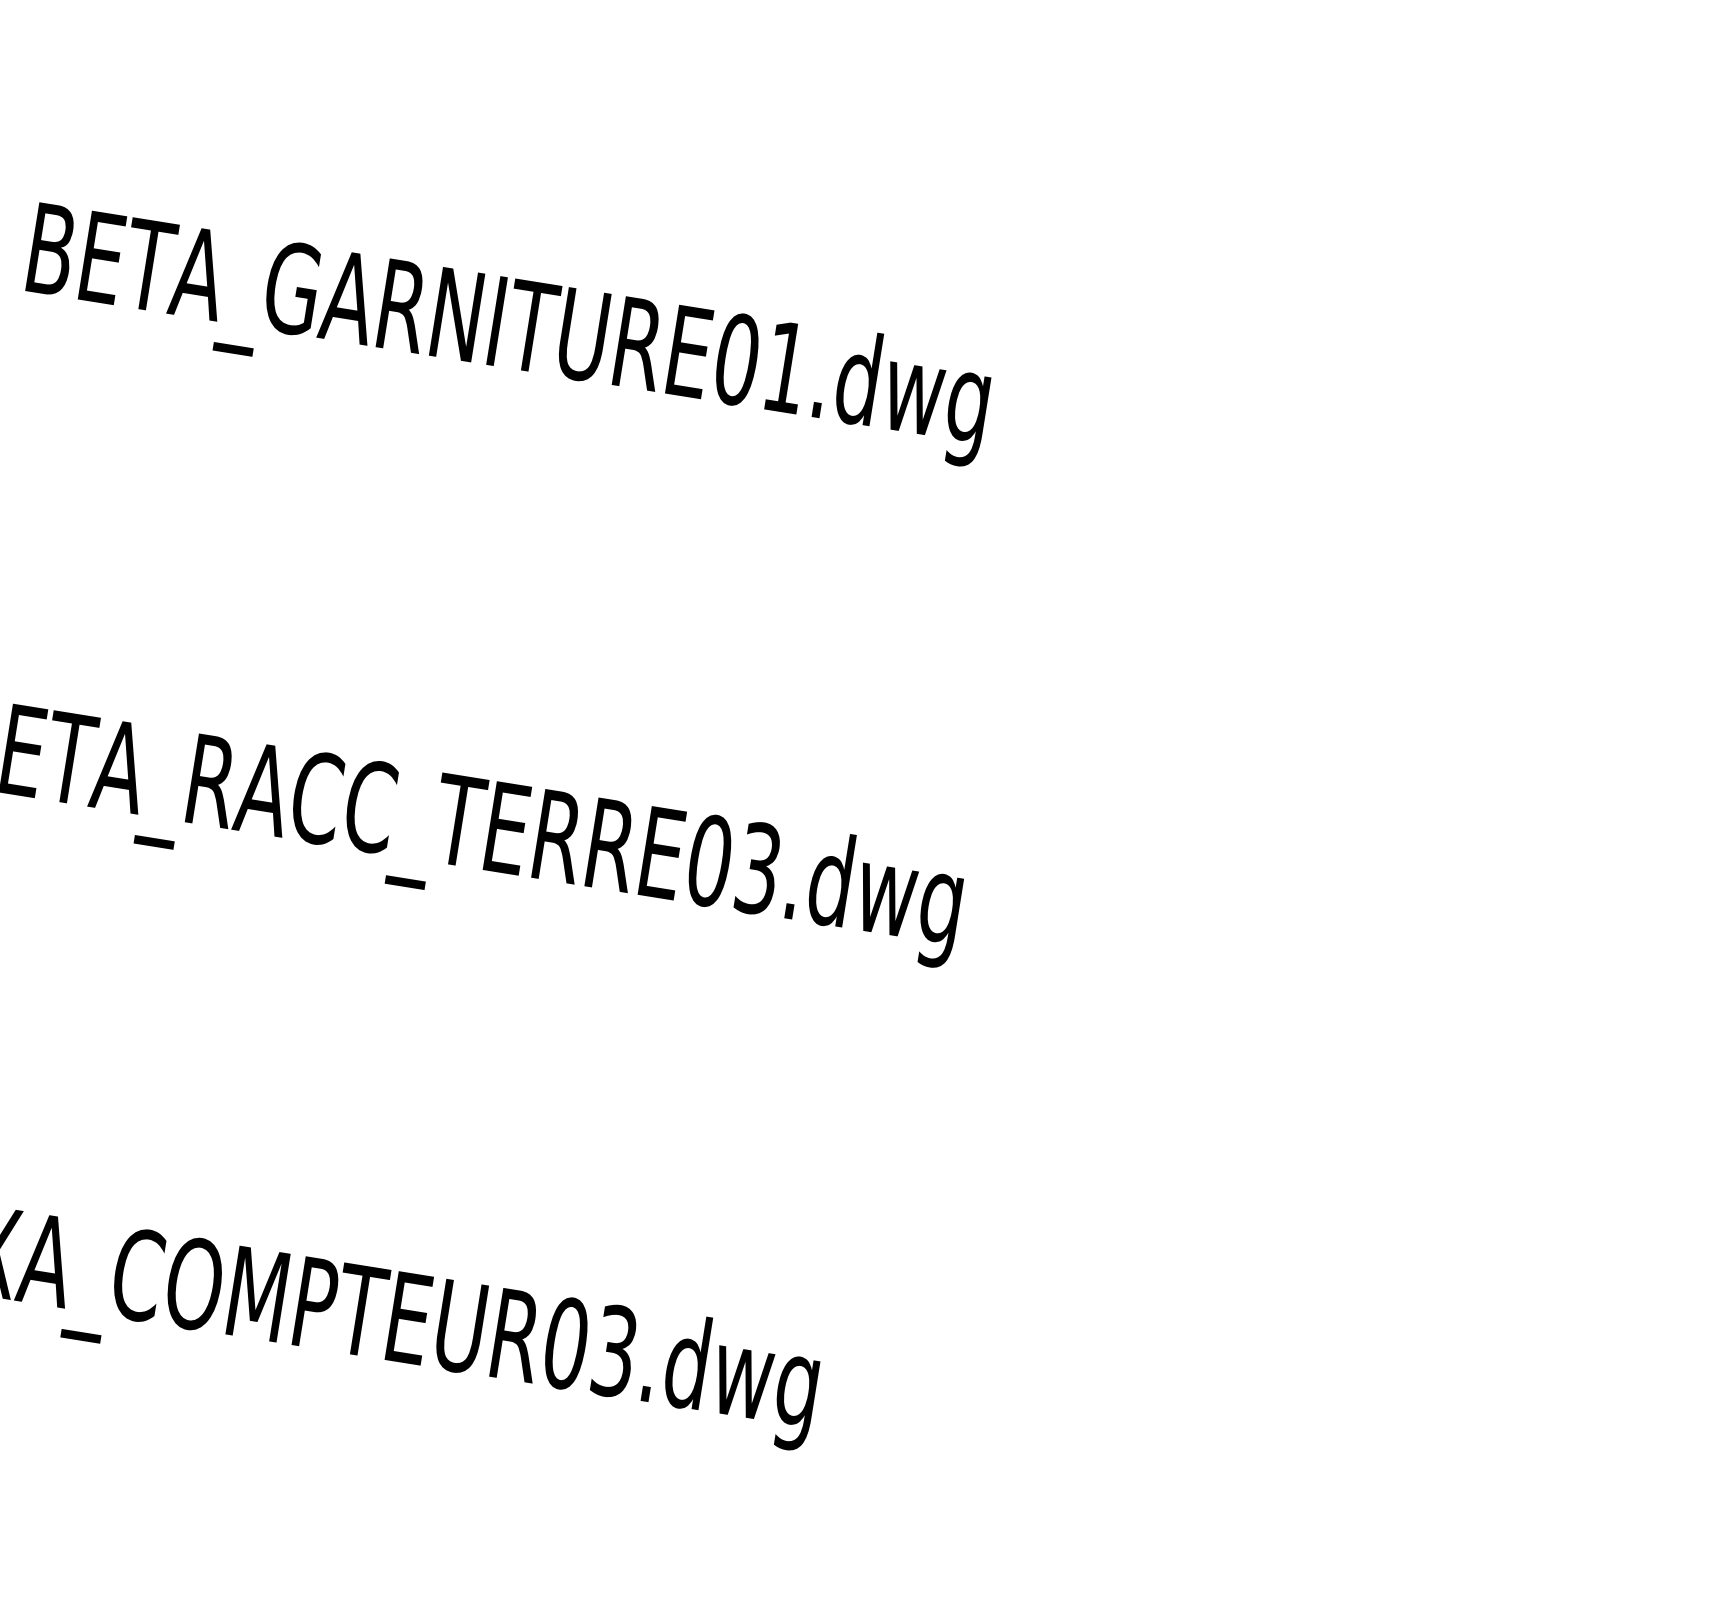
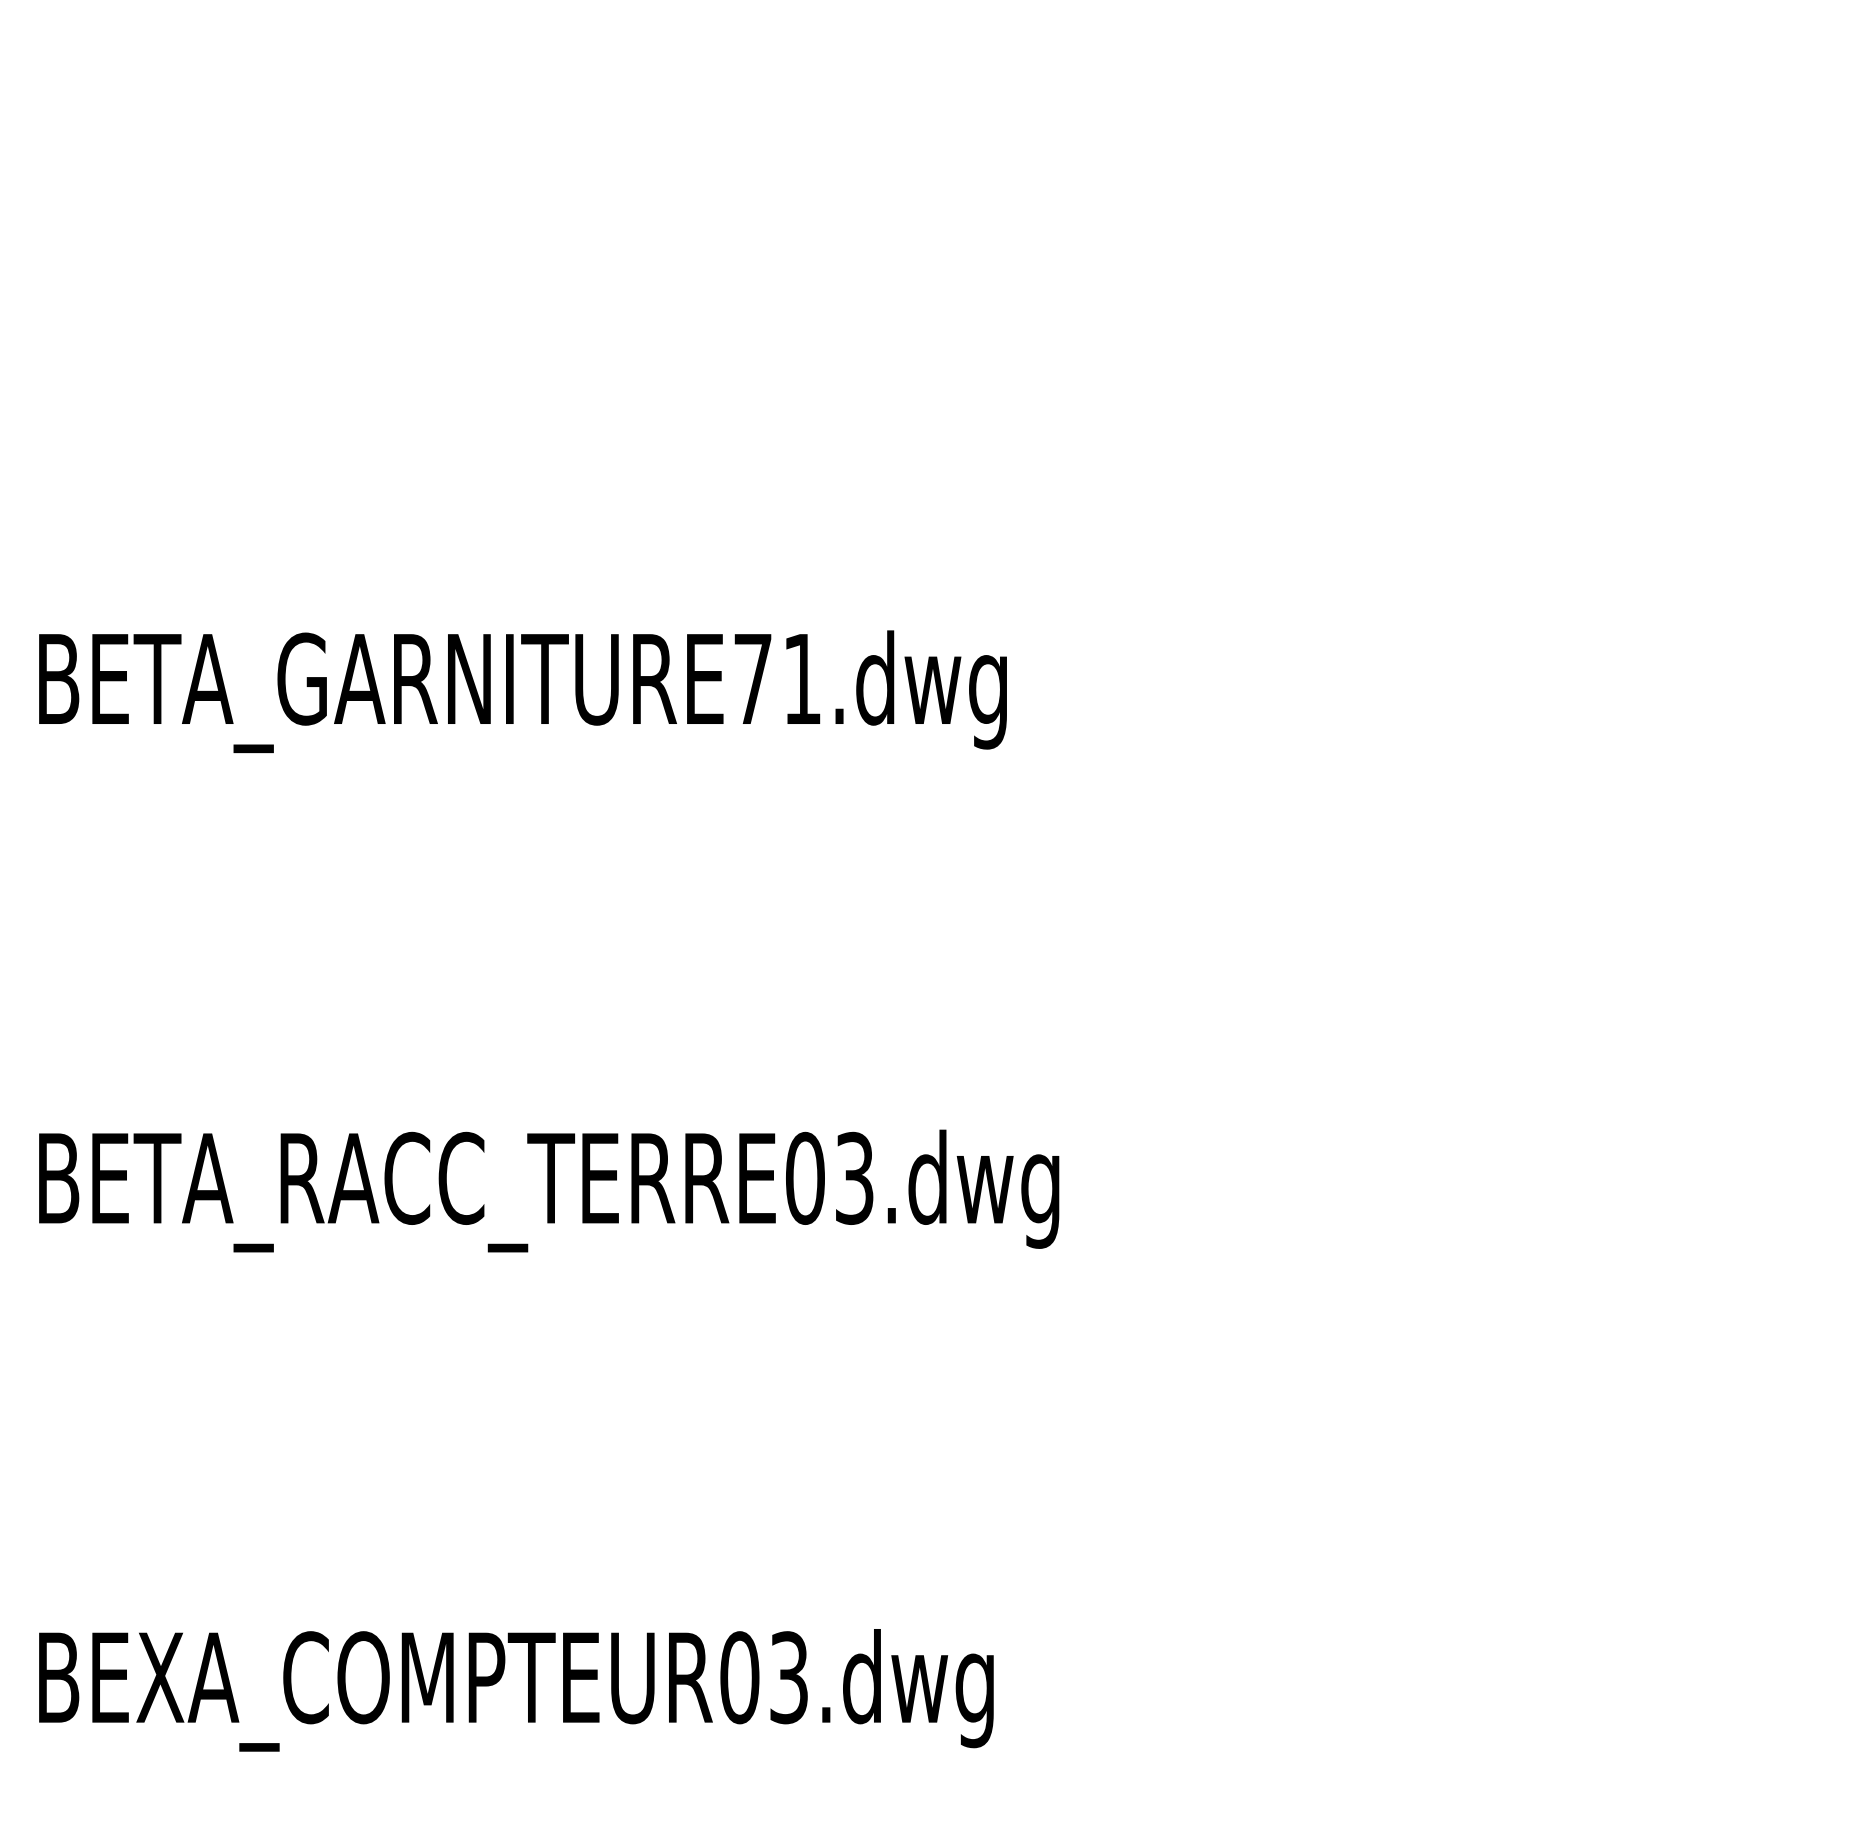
text: (736, 358) -> (752, 678), BETA_GARNITURE01.dwg -> BETA_GARNITURE71.dwg

